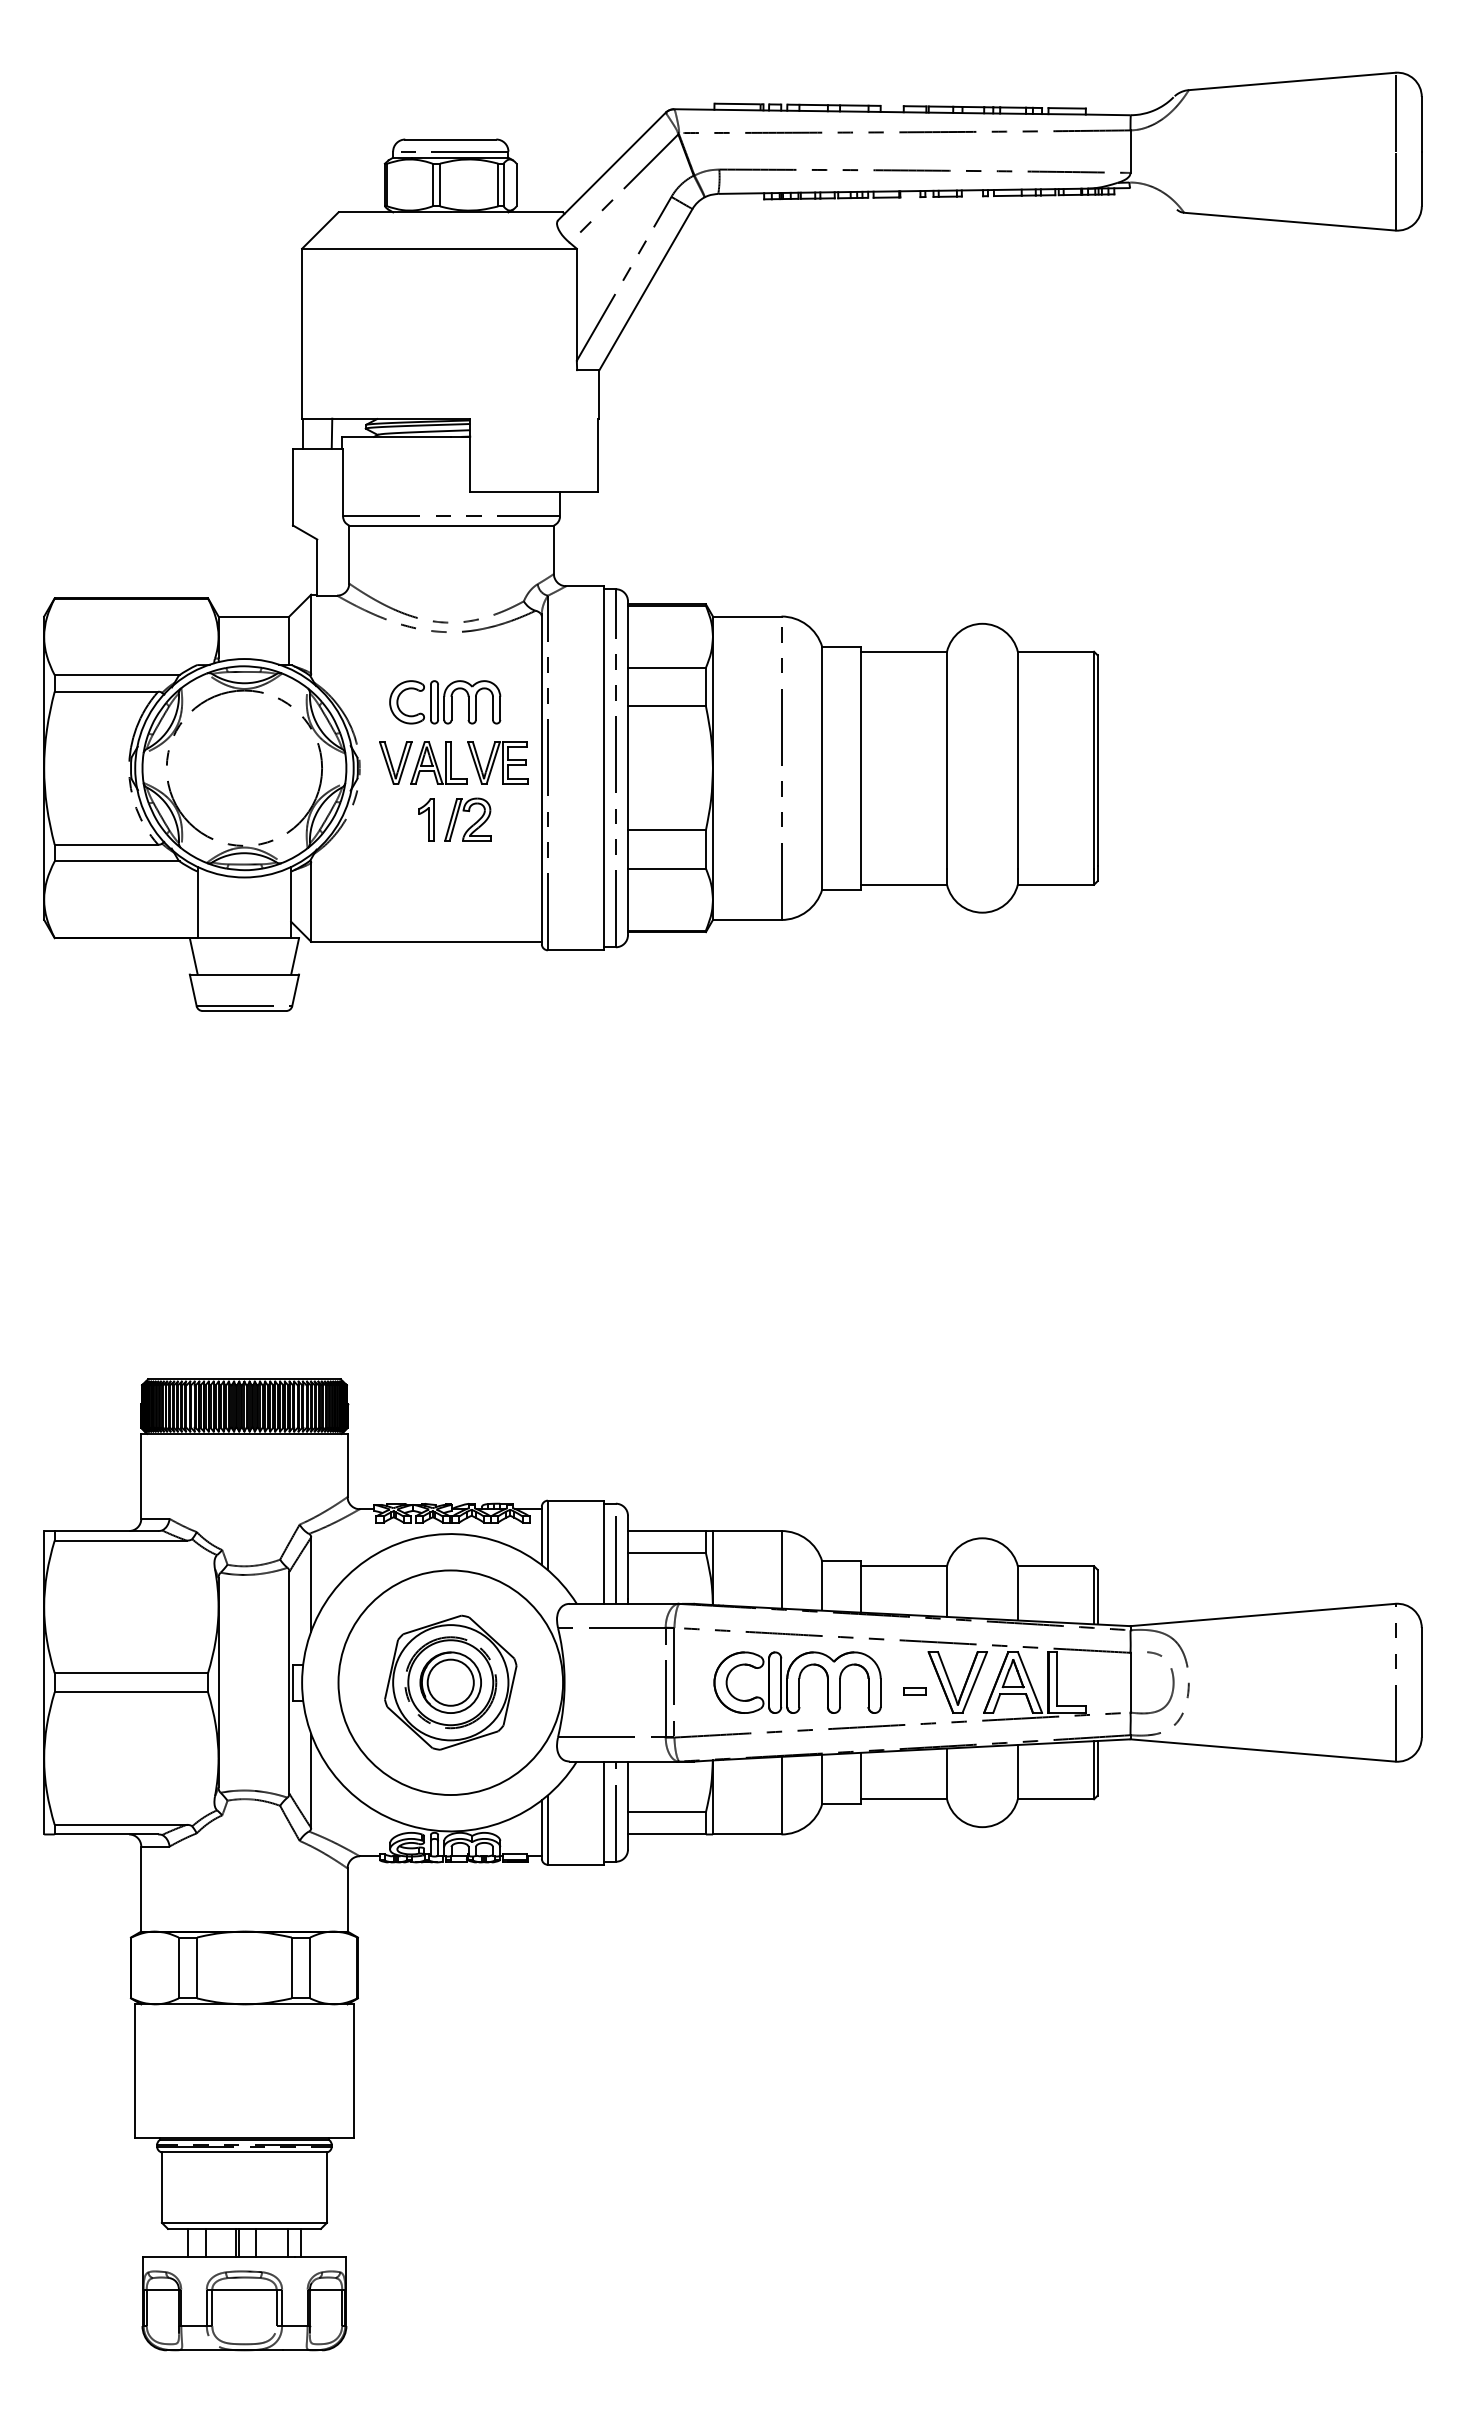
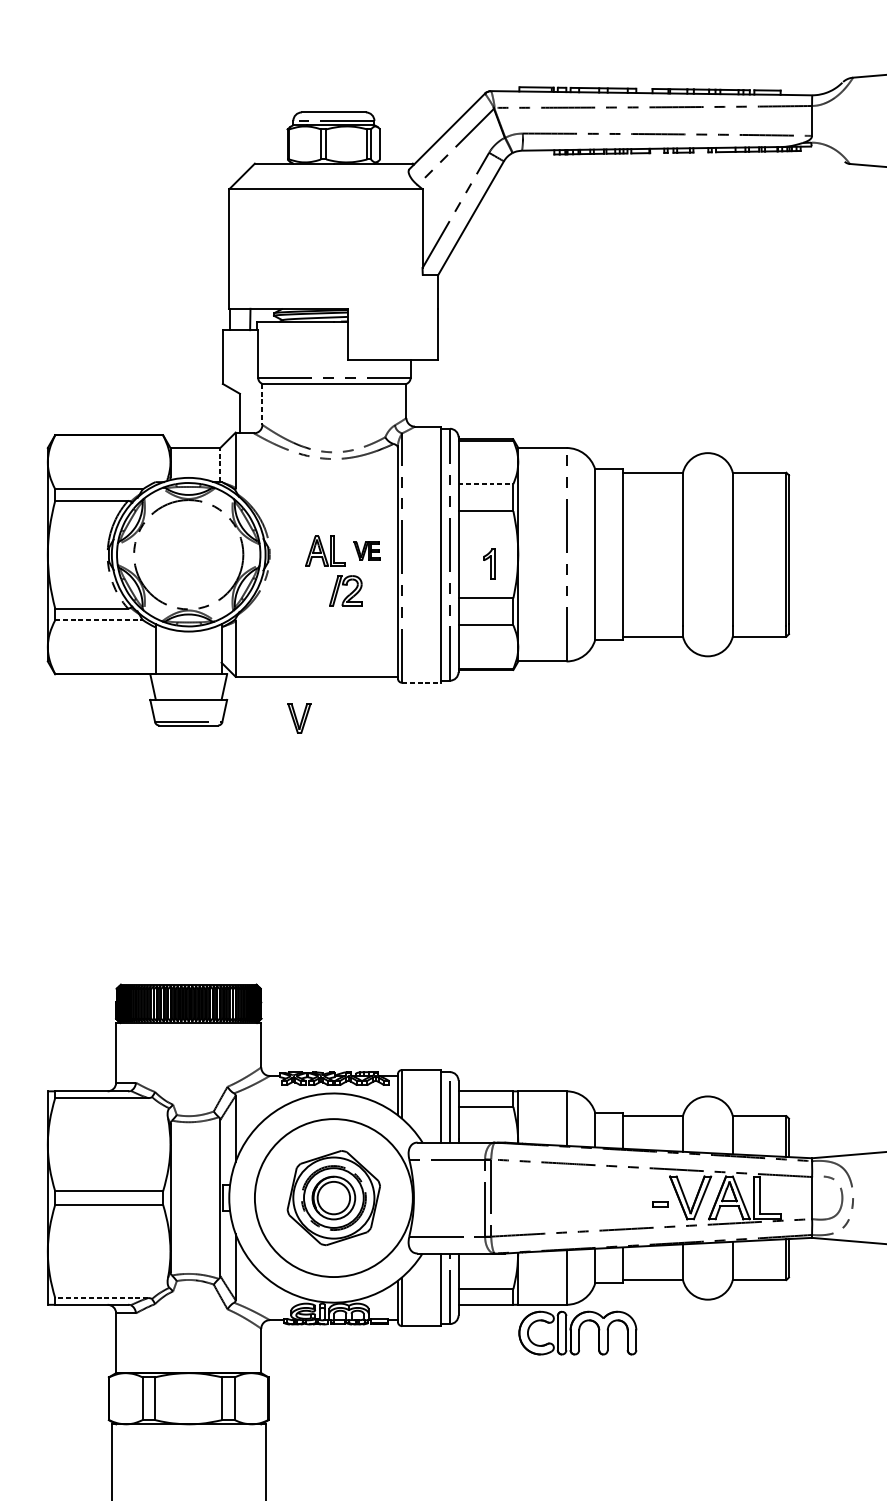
line: (349, 555) -> (262, 405), solid -> dashed
line: (289, 640) -> (220, 464), solid -> dashed
line: (666, 667) -> (485, 483), solid -> dashed
part: (445, 702) -> (330, 508), removed
part: (395, 762) -> (299, 718), moved
part: (497, 762) -> (366, 550), size x0.6
part: (426, 819) -> (489, 564), moved
line: (117, 861) -> (99, 620), solid -> dashed
line: (575, 950) -> (421, 682), solid -> dashed
part: (797, 1682) -> (577, 1332), moved
line: (120, 1824) -> (101, 1297), solid -> dashed

